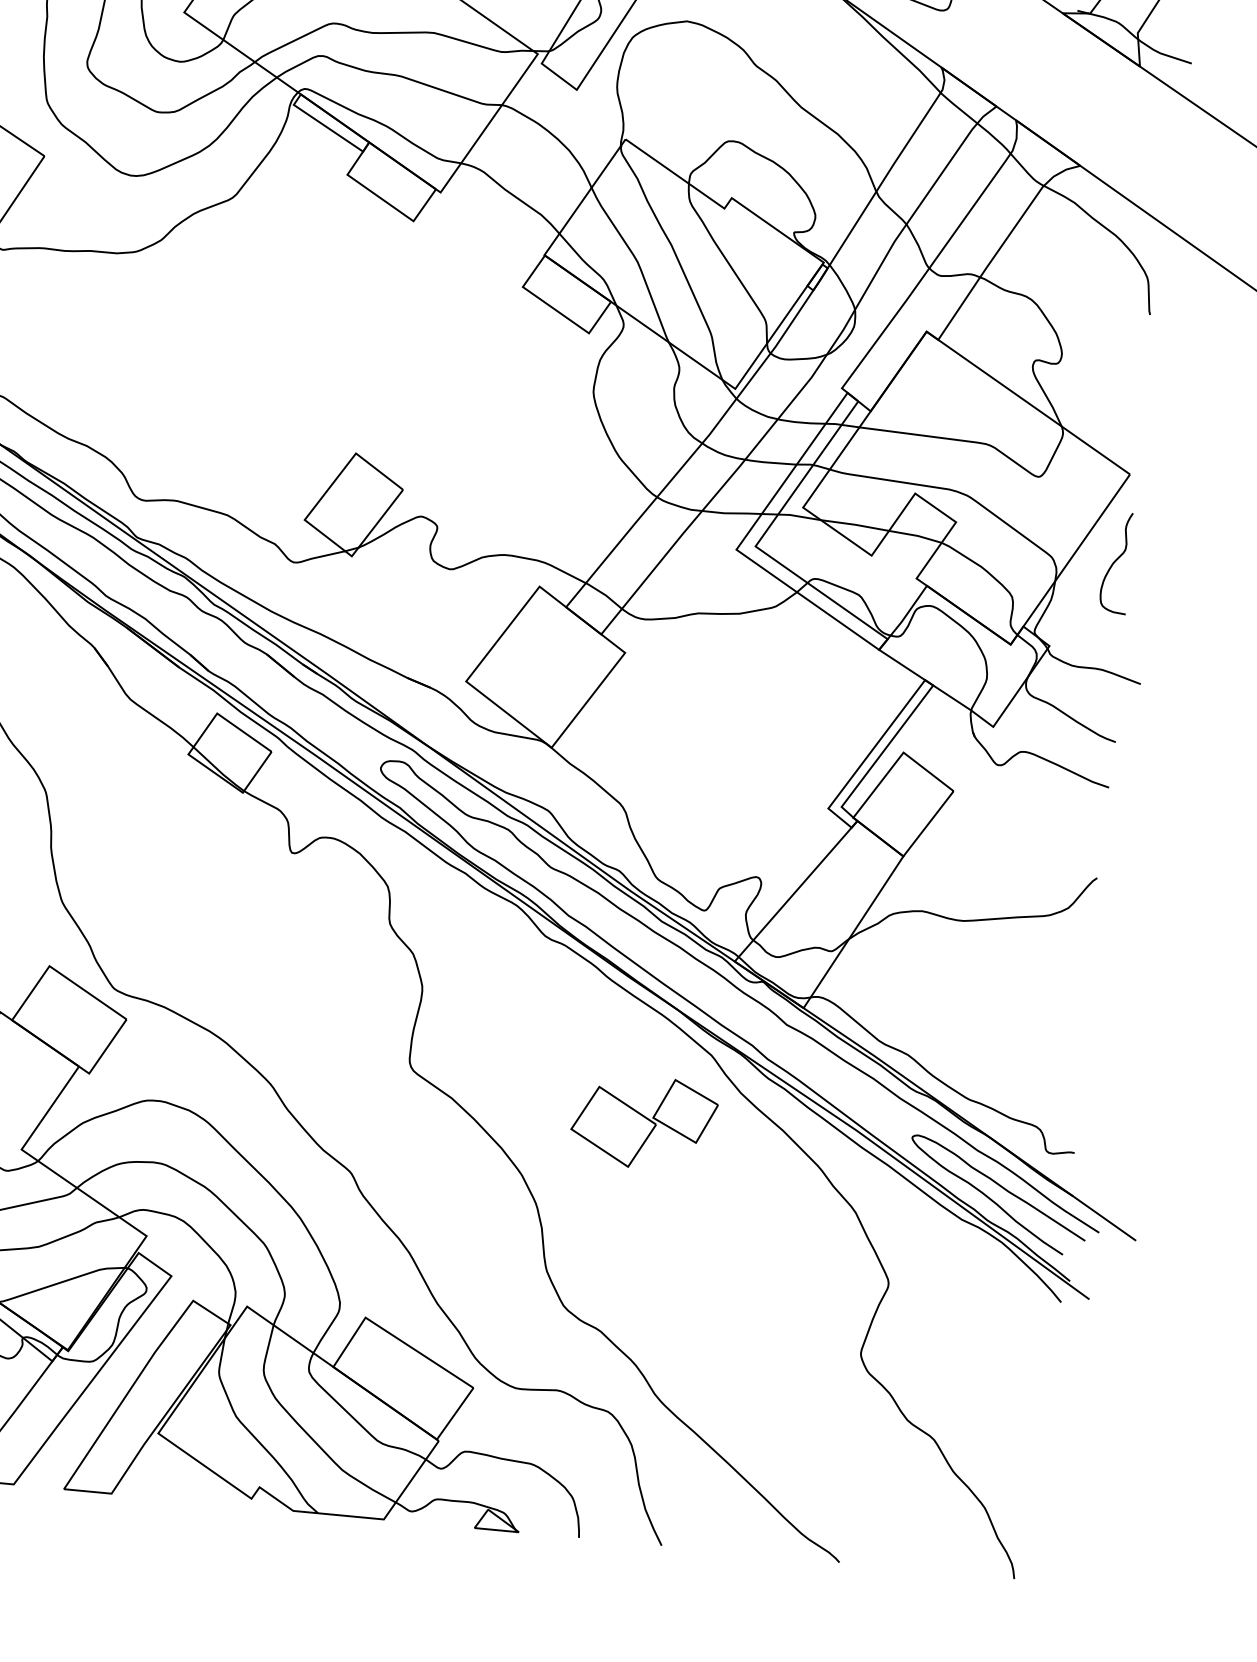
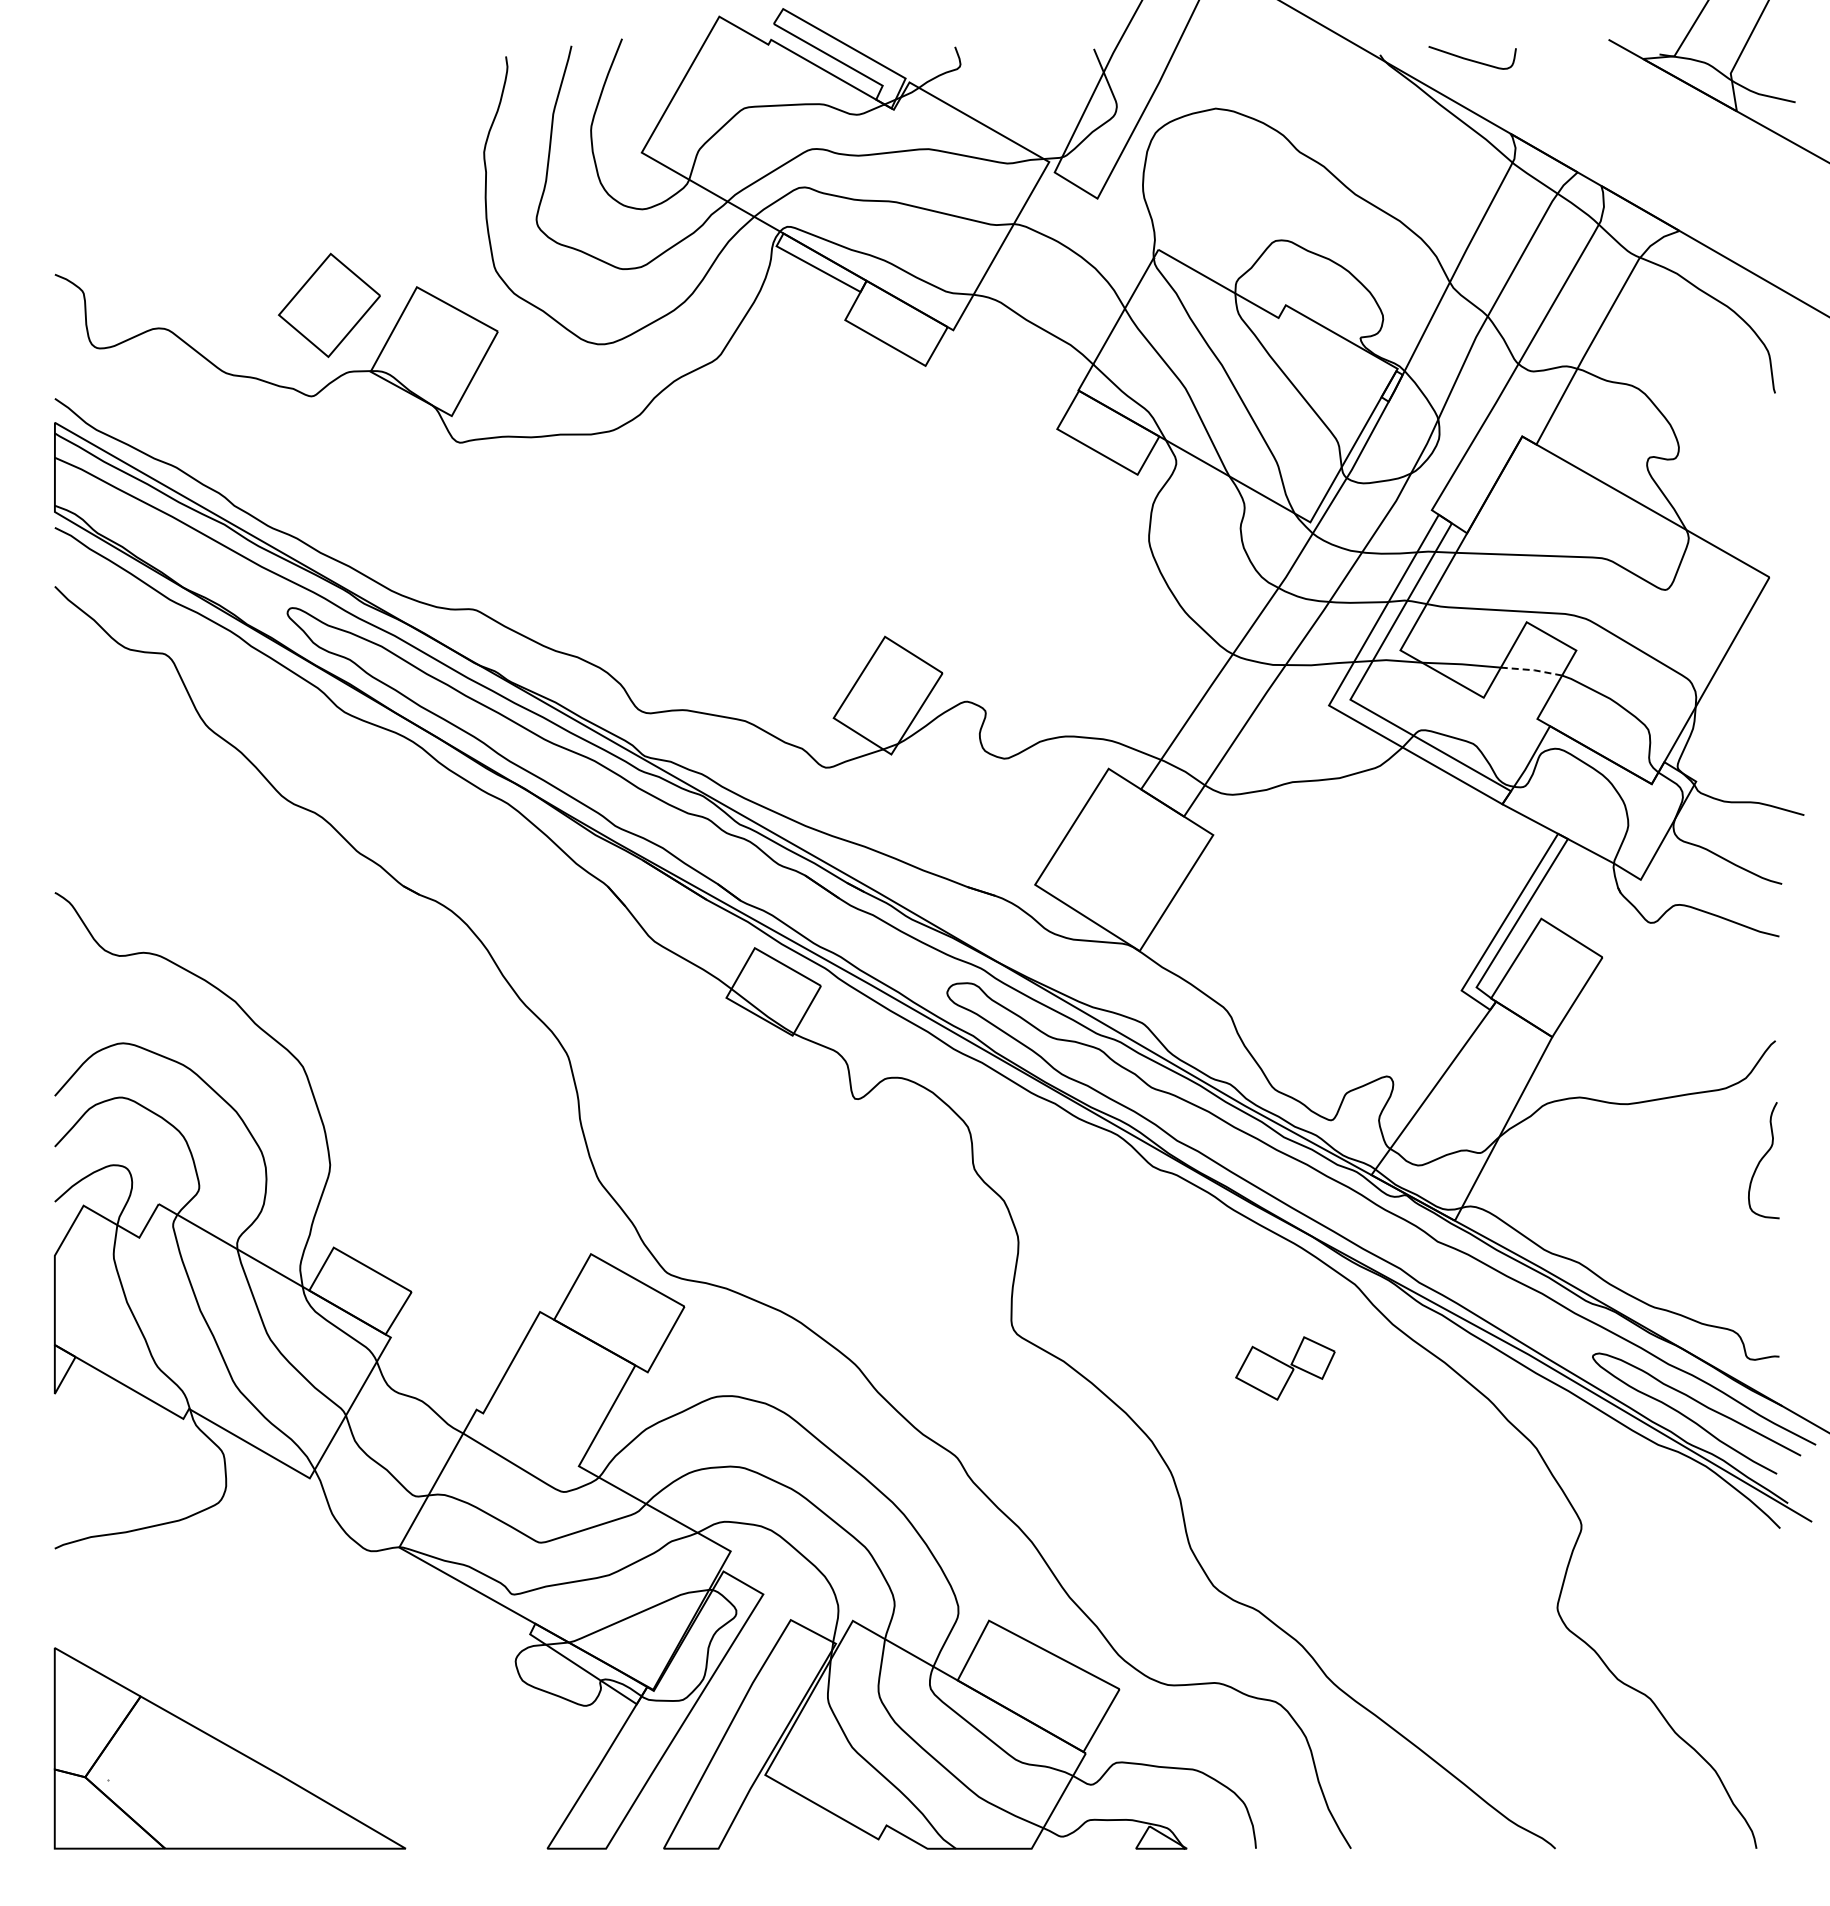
line: (915, 535) -> (1531, 670), solid -> dashed
curve: (1115, 561) -> (1762, 1159), moved
part: (644, 1122) -> (1285, 1368), size x0.6

